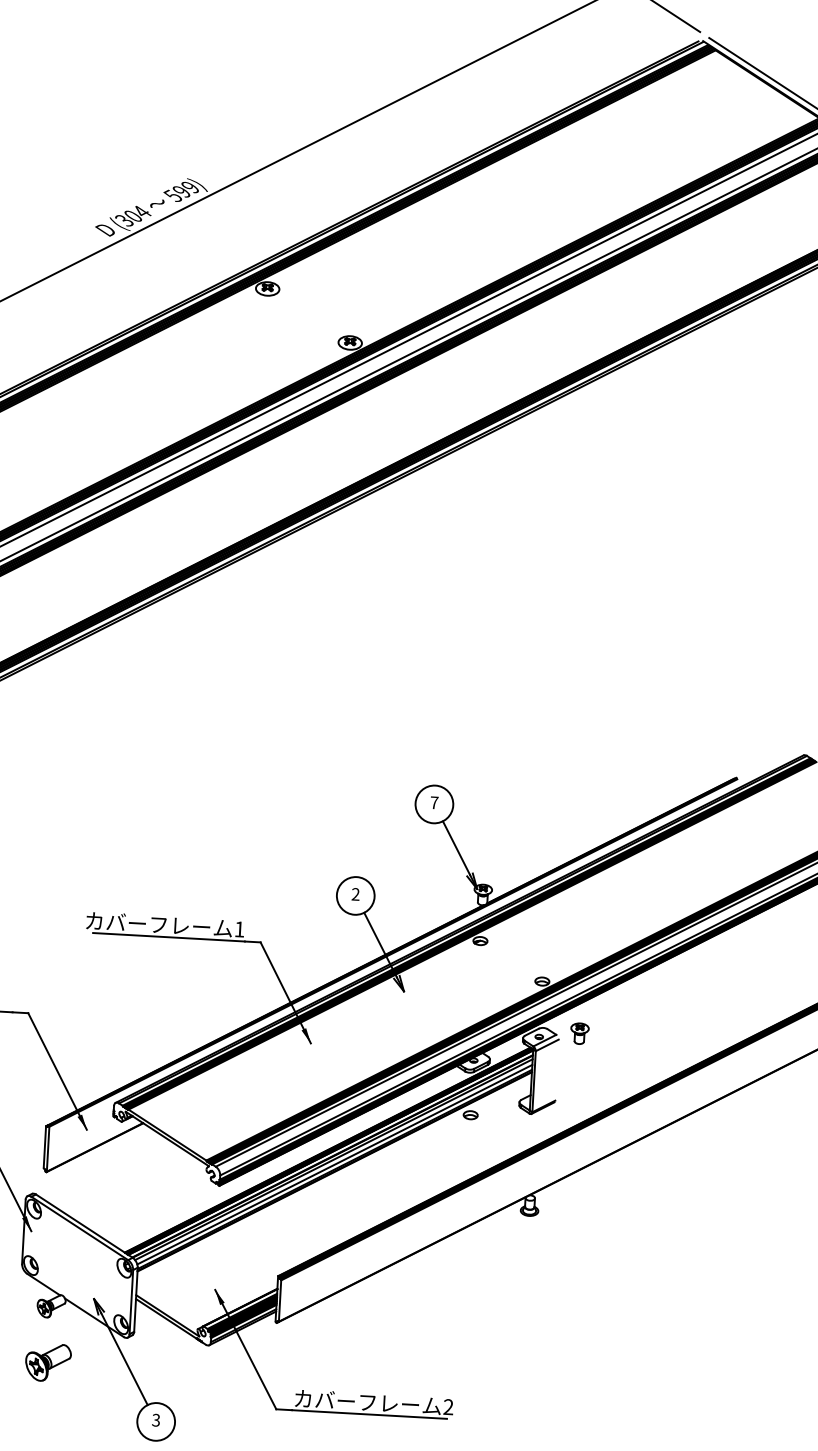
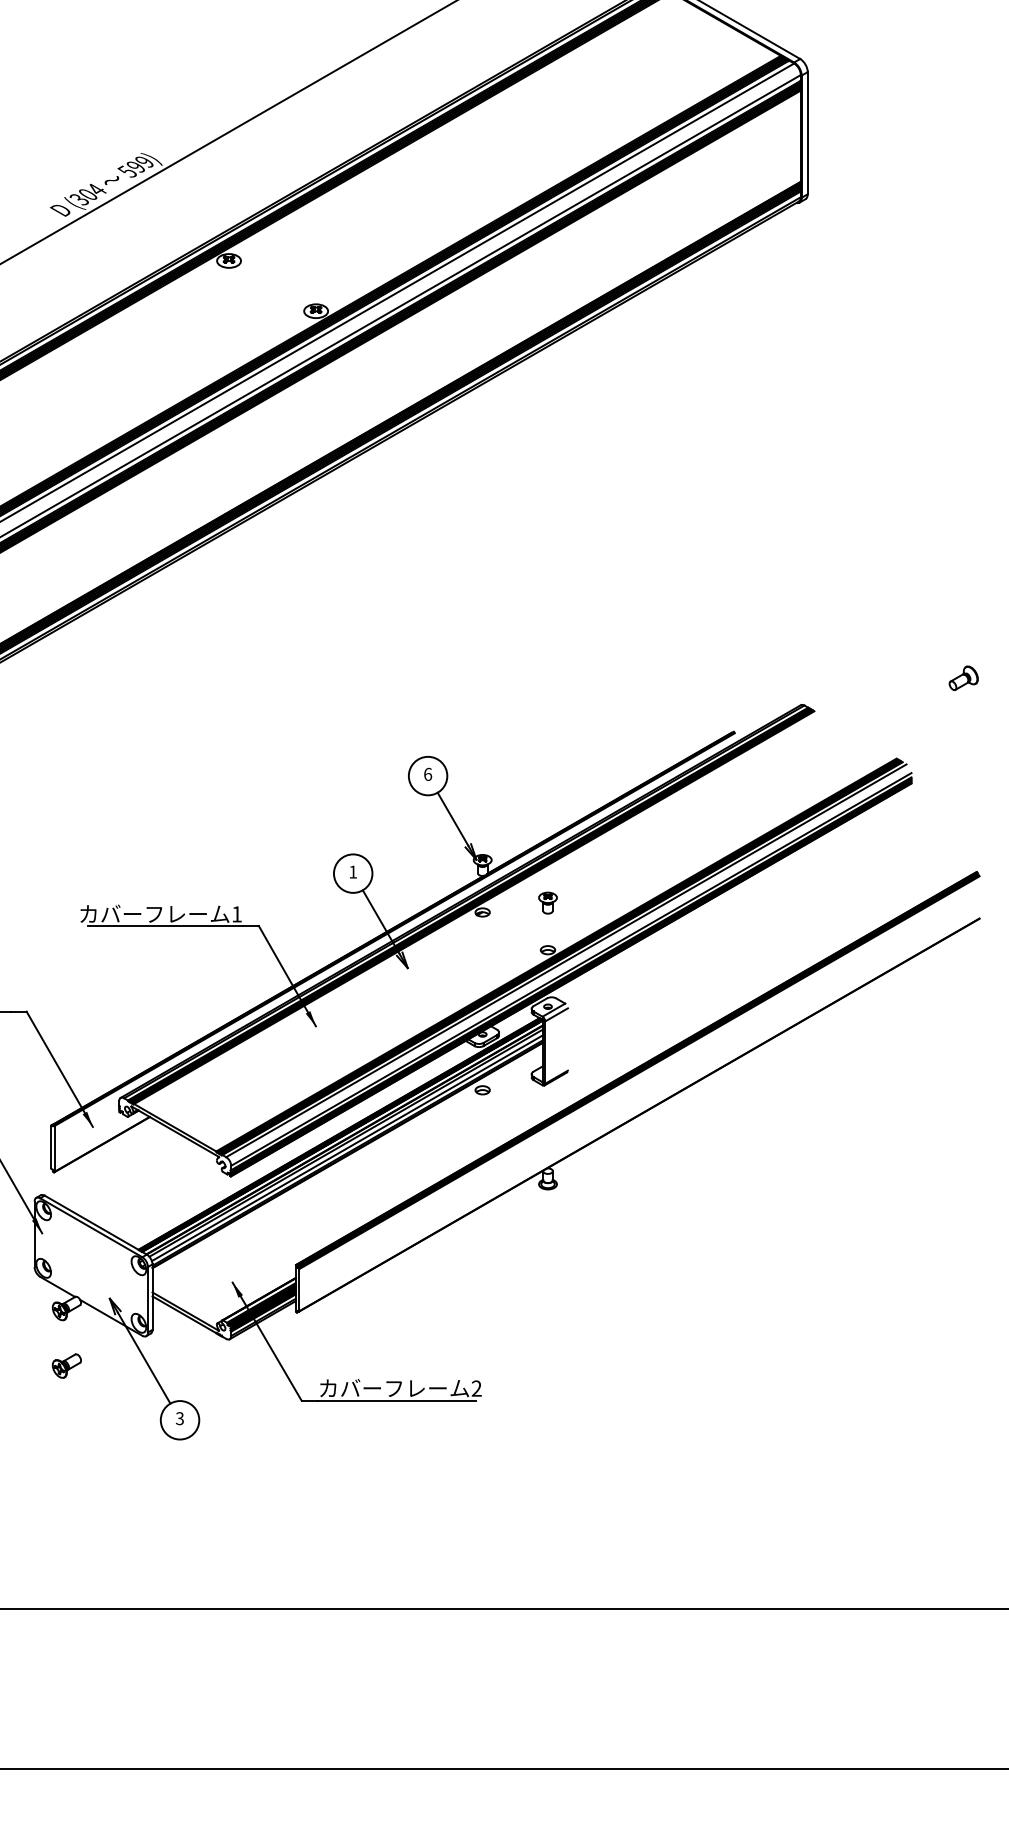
text: (434, 801) -> (428, 773), 7 -> 6
text: (356, 893) -> (353, 871), 2 -> 1
part: (579, 1033) -> (547, 902), moved
part: (47, 1362) -> (66, 1365), size x0.62

